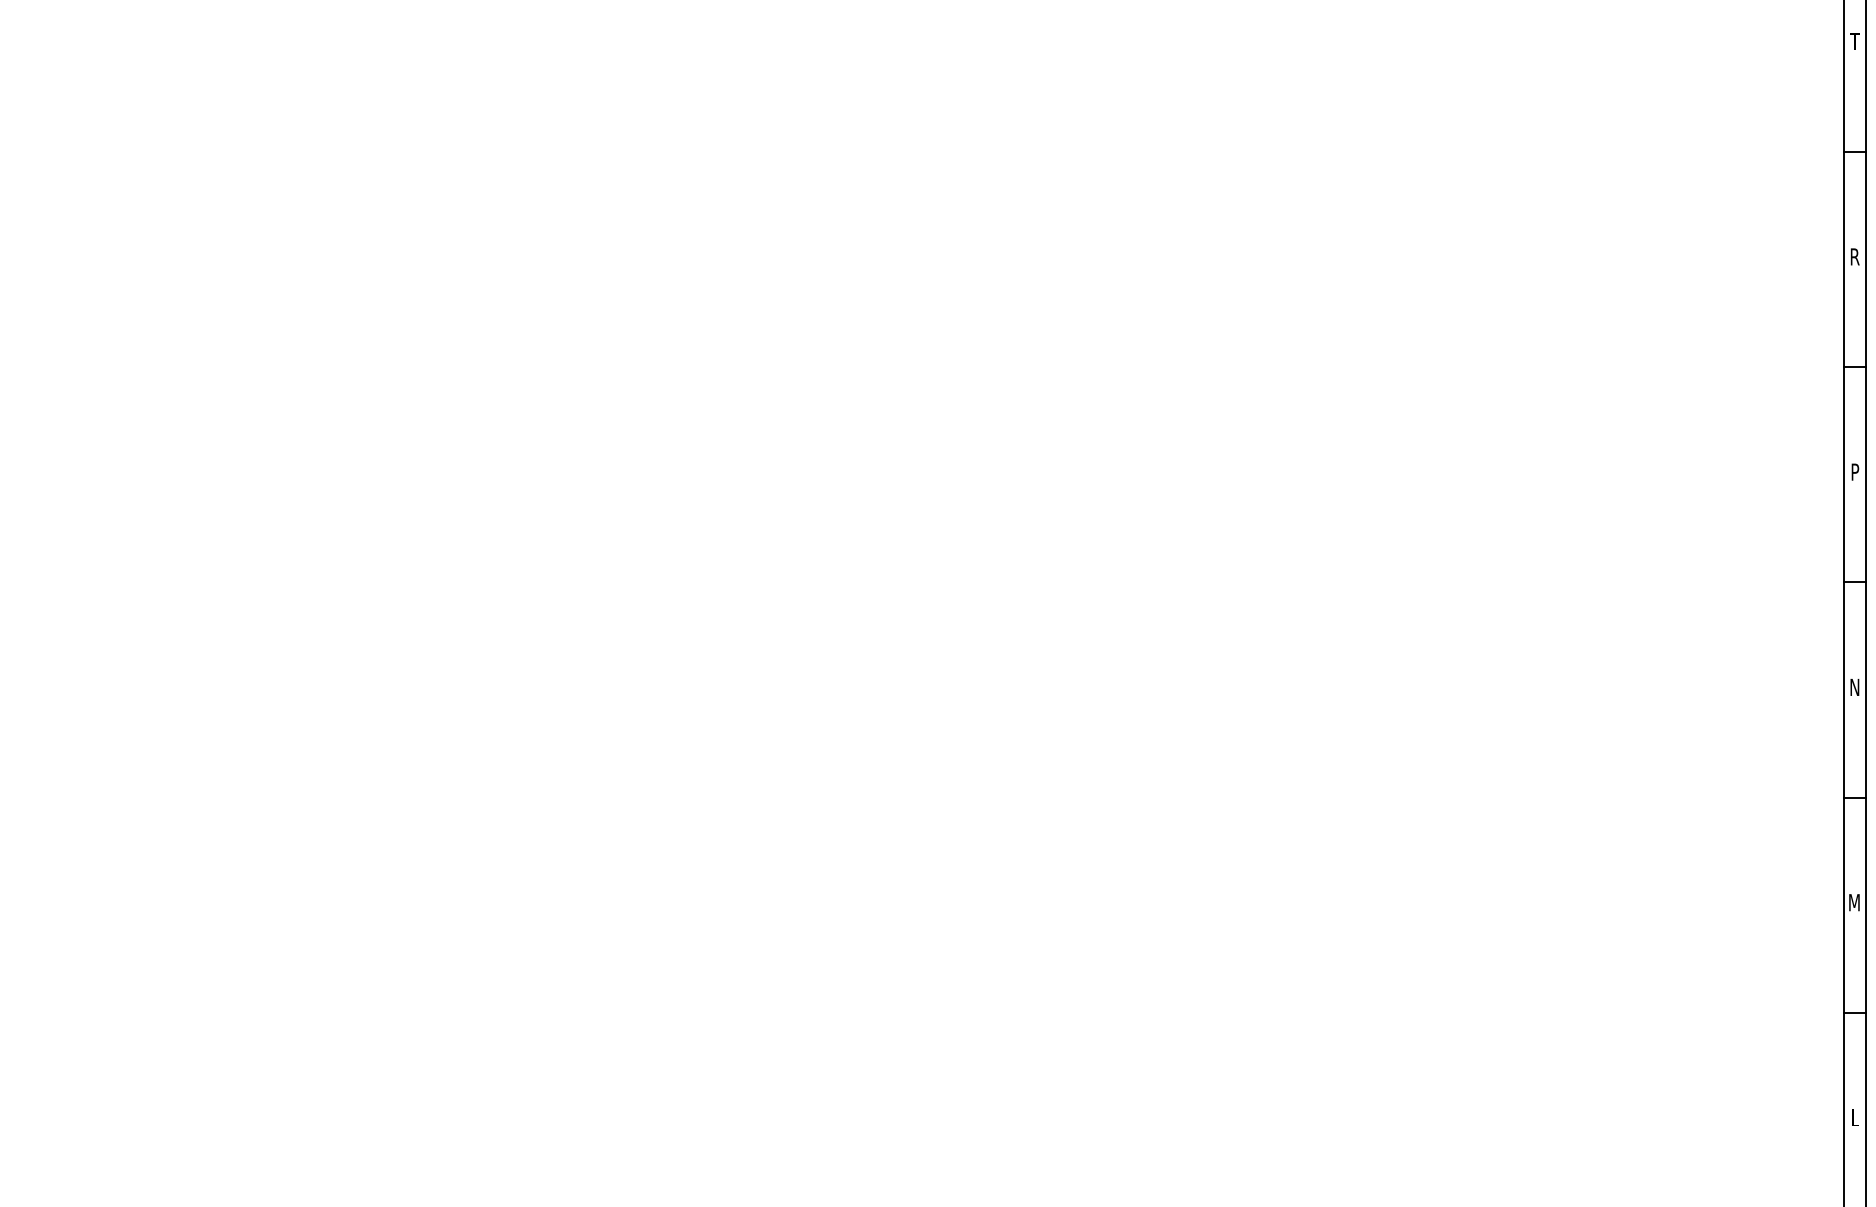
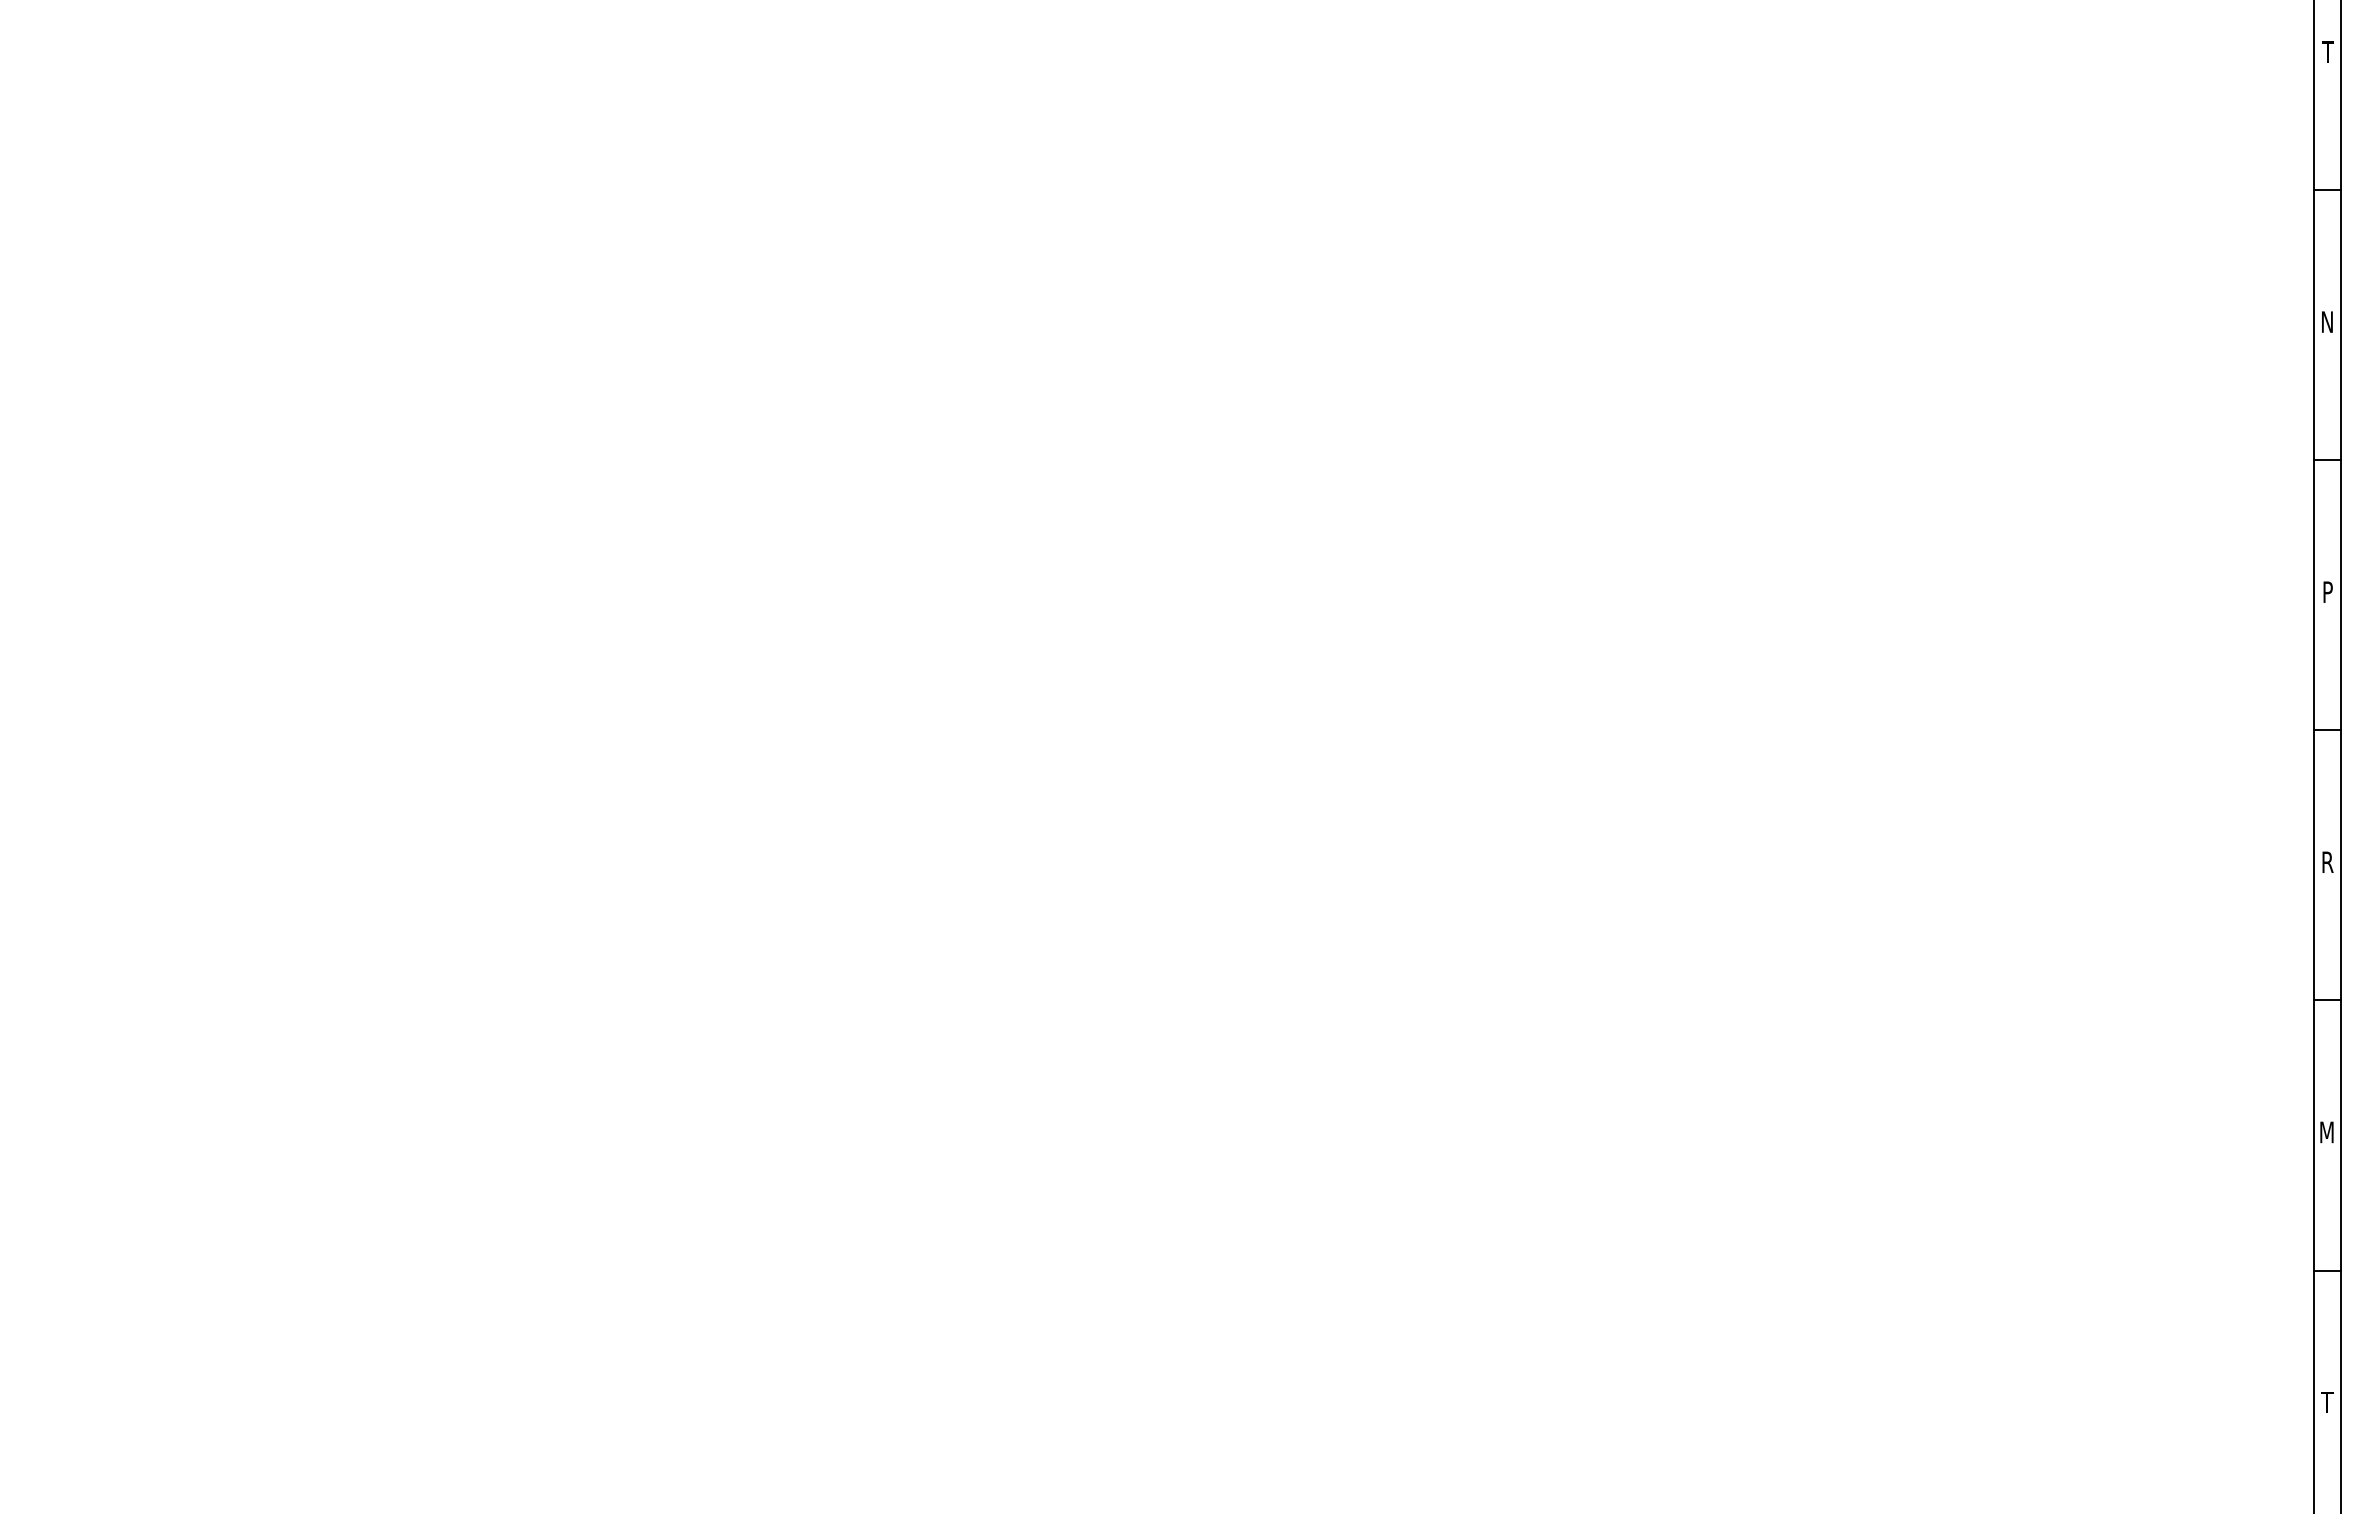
text: (1854, 256) -> (2327, 321), R -> N
text: (1854, 686) -> (2327, 861), N -> R
text: (1854, 1117) -> (2327, 1401), L -> T

